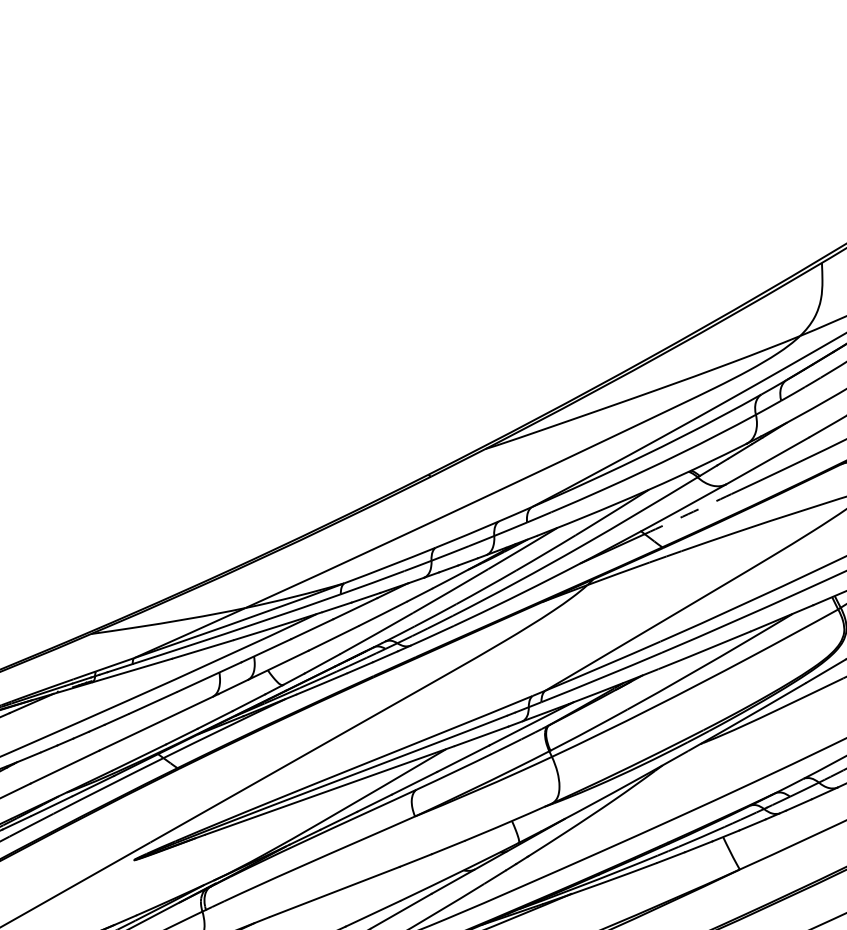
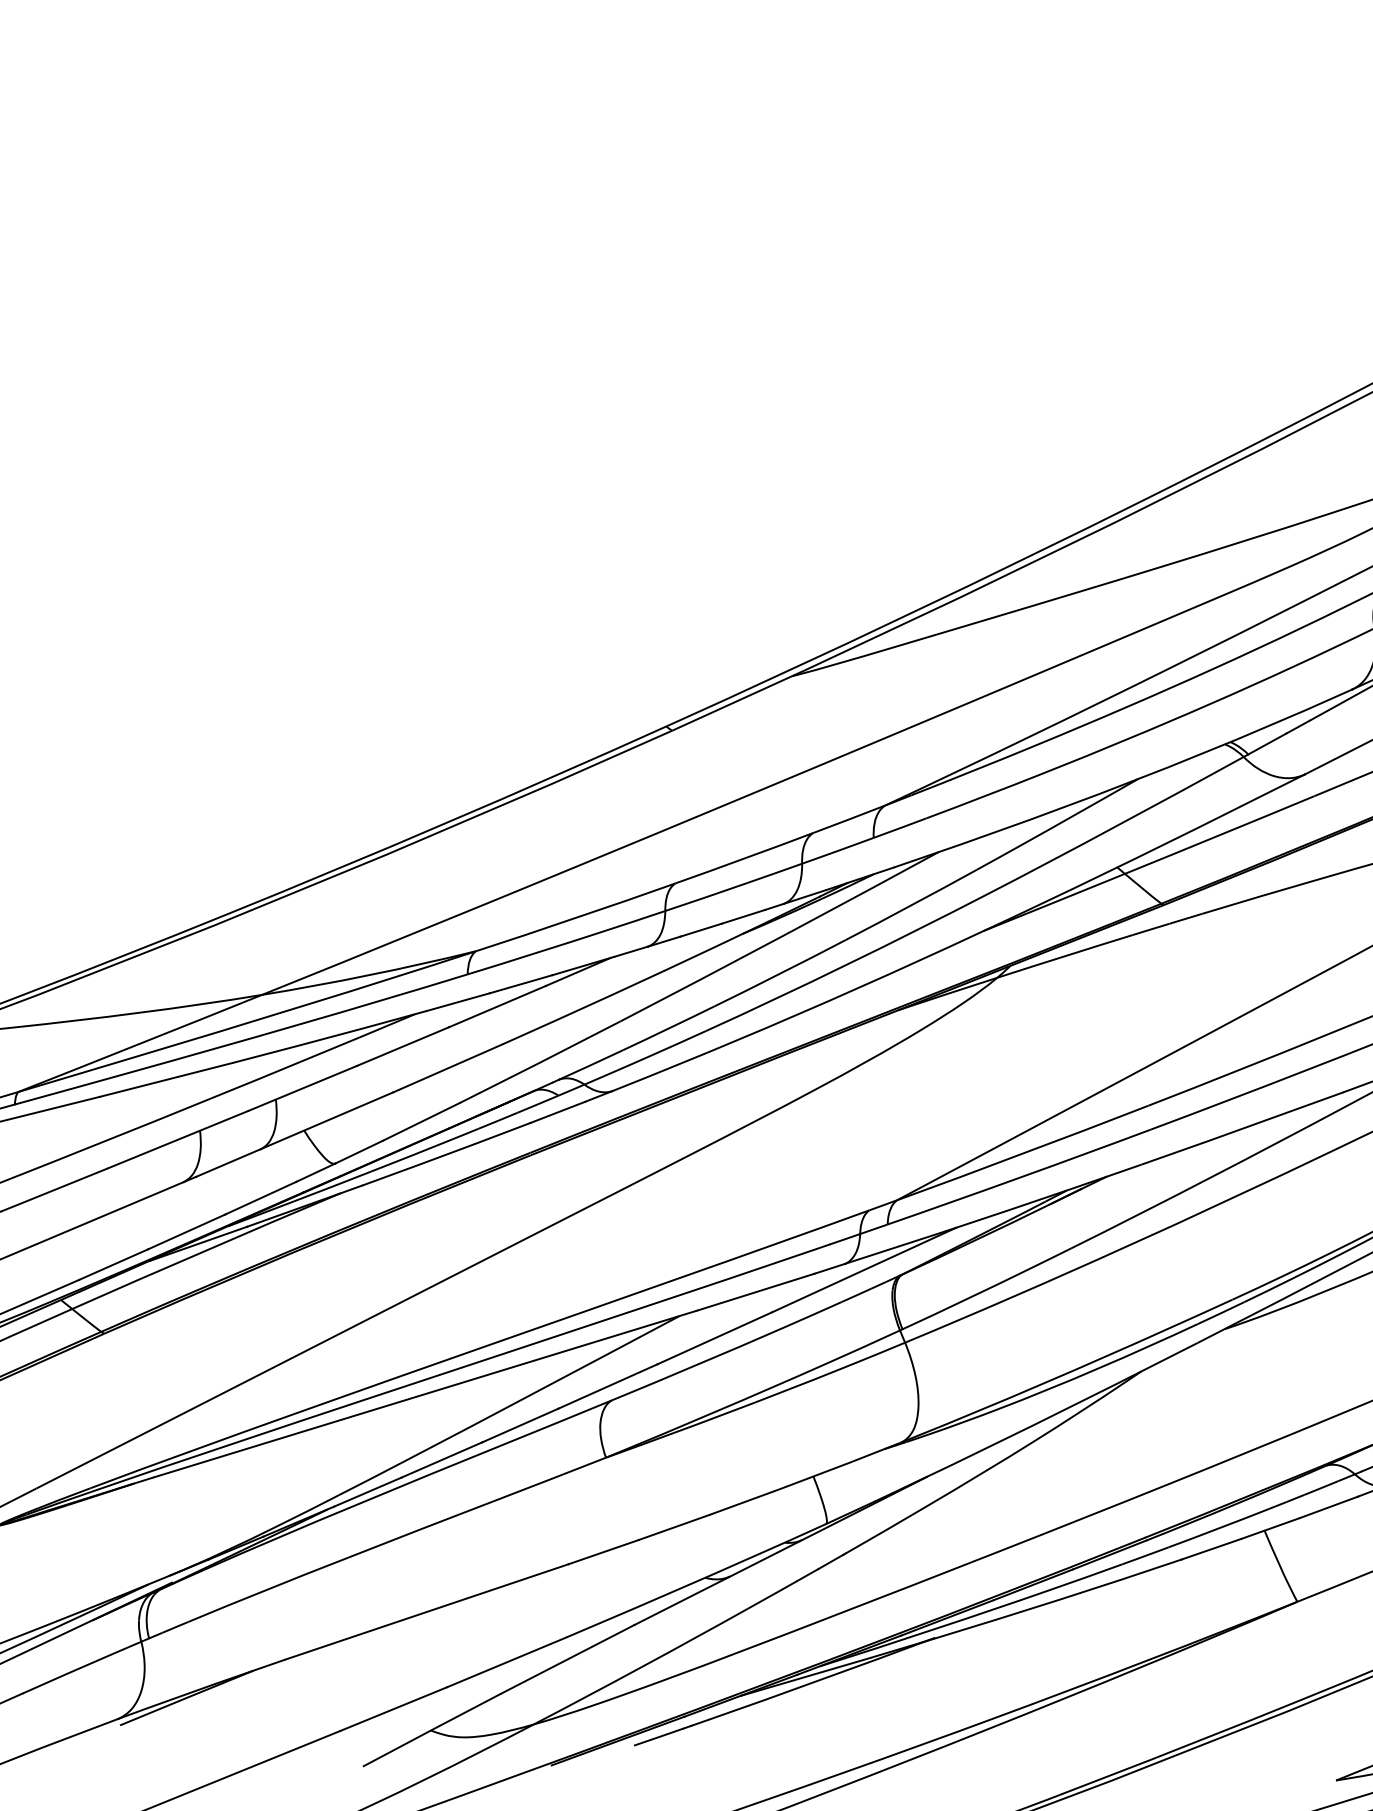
arc: (688, 514) -> (1220, 835), dashed -> solid

